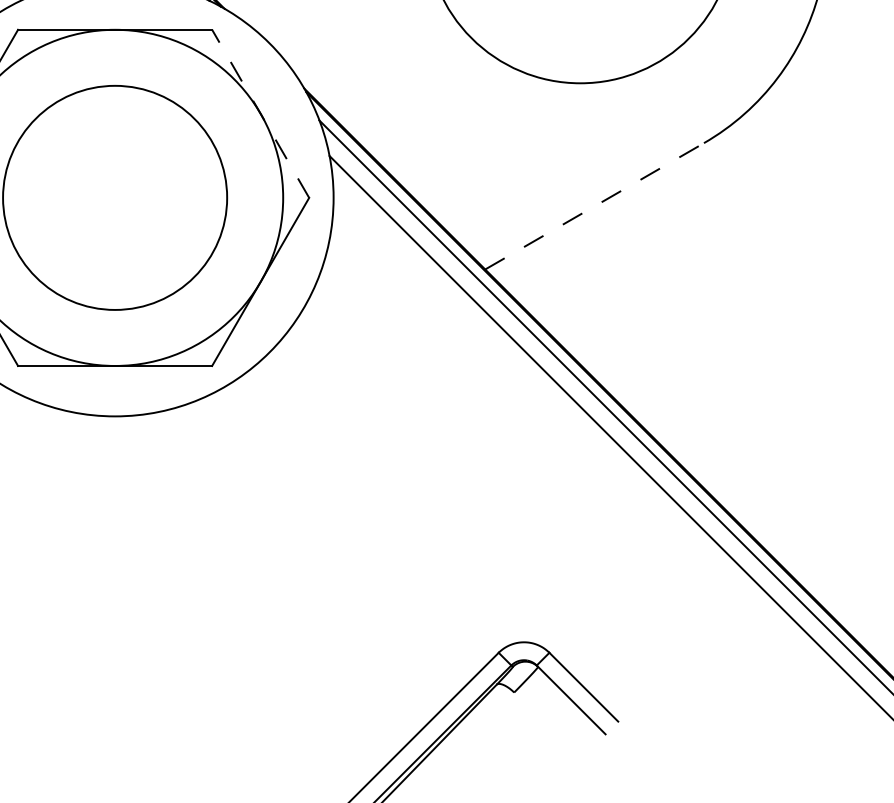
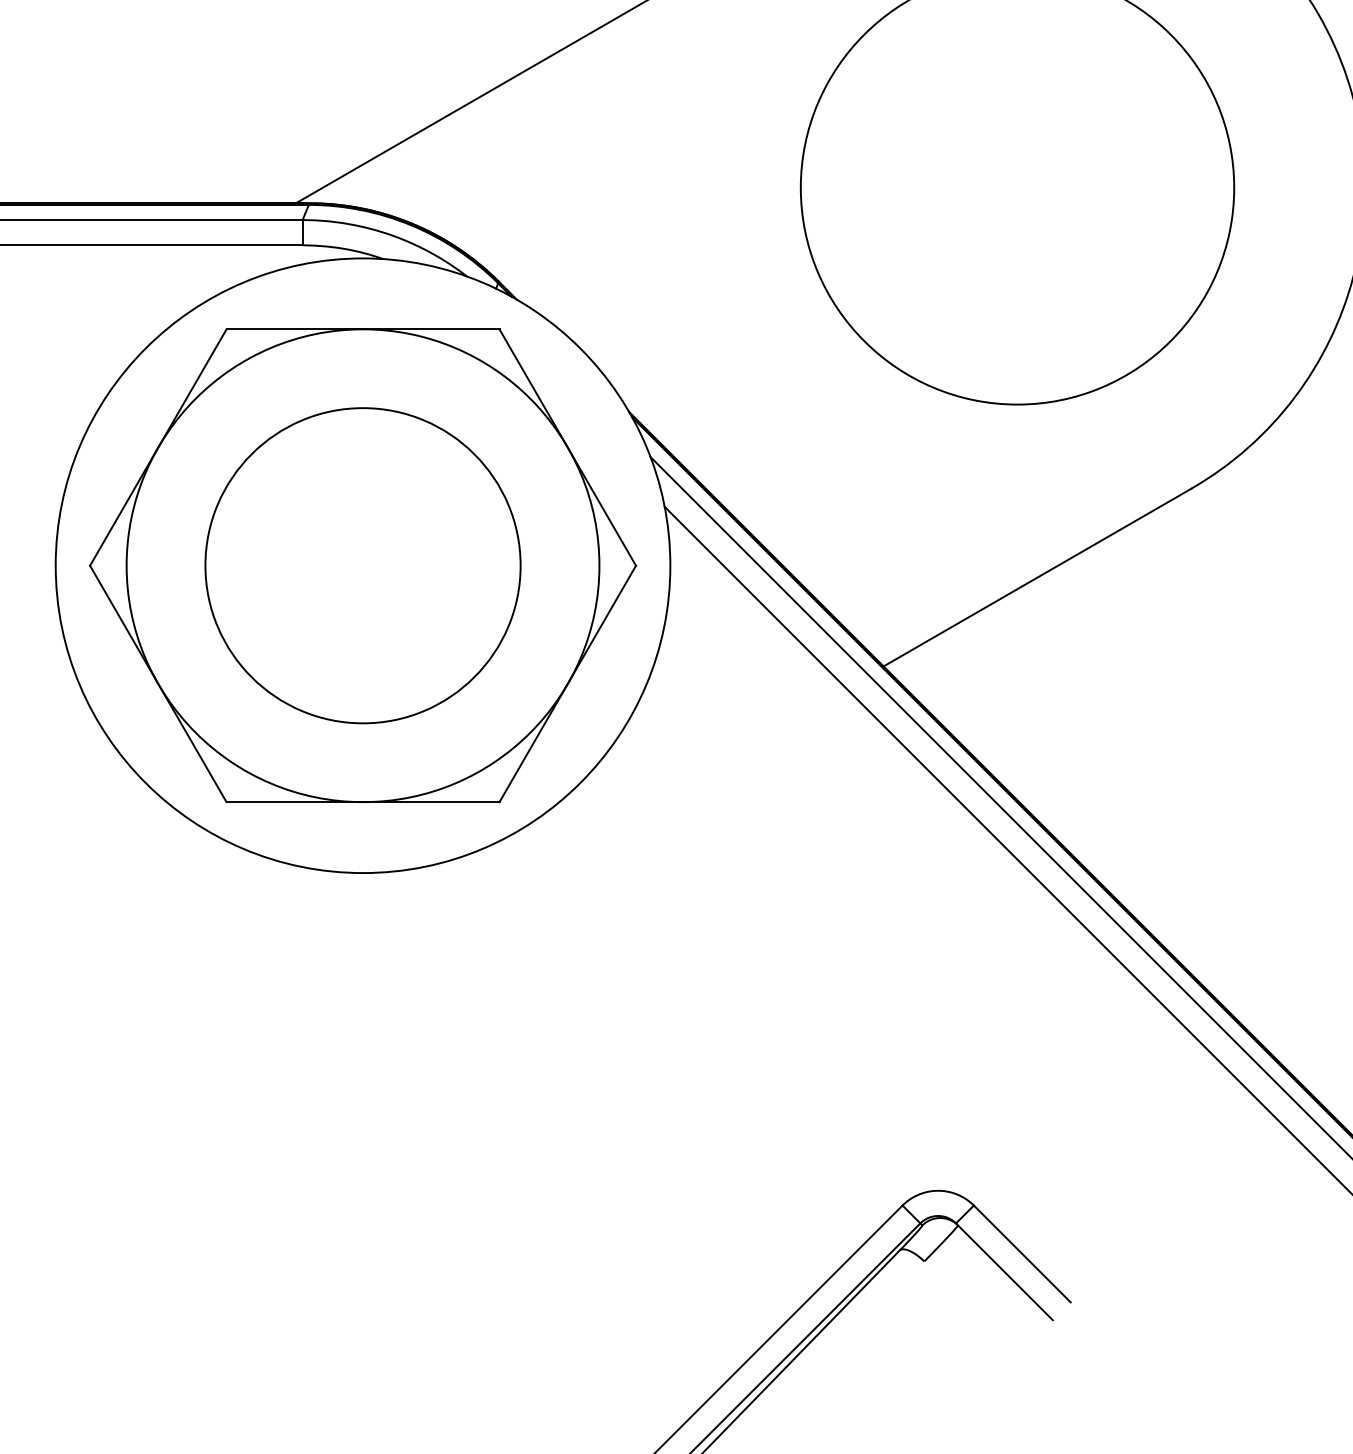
line: (260, 113) -> (567, 447), dashed -> solid
line: (594, 206) -> (1037, 577), dashed -> solid

